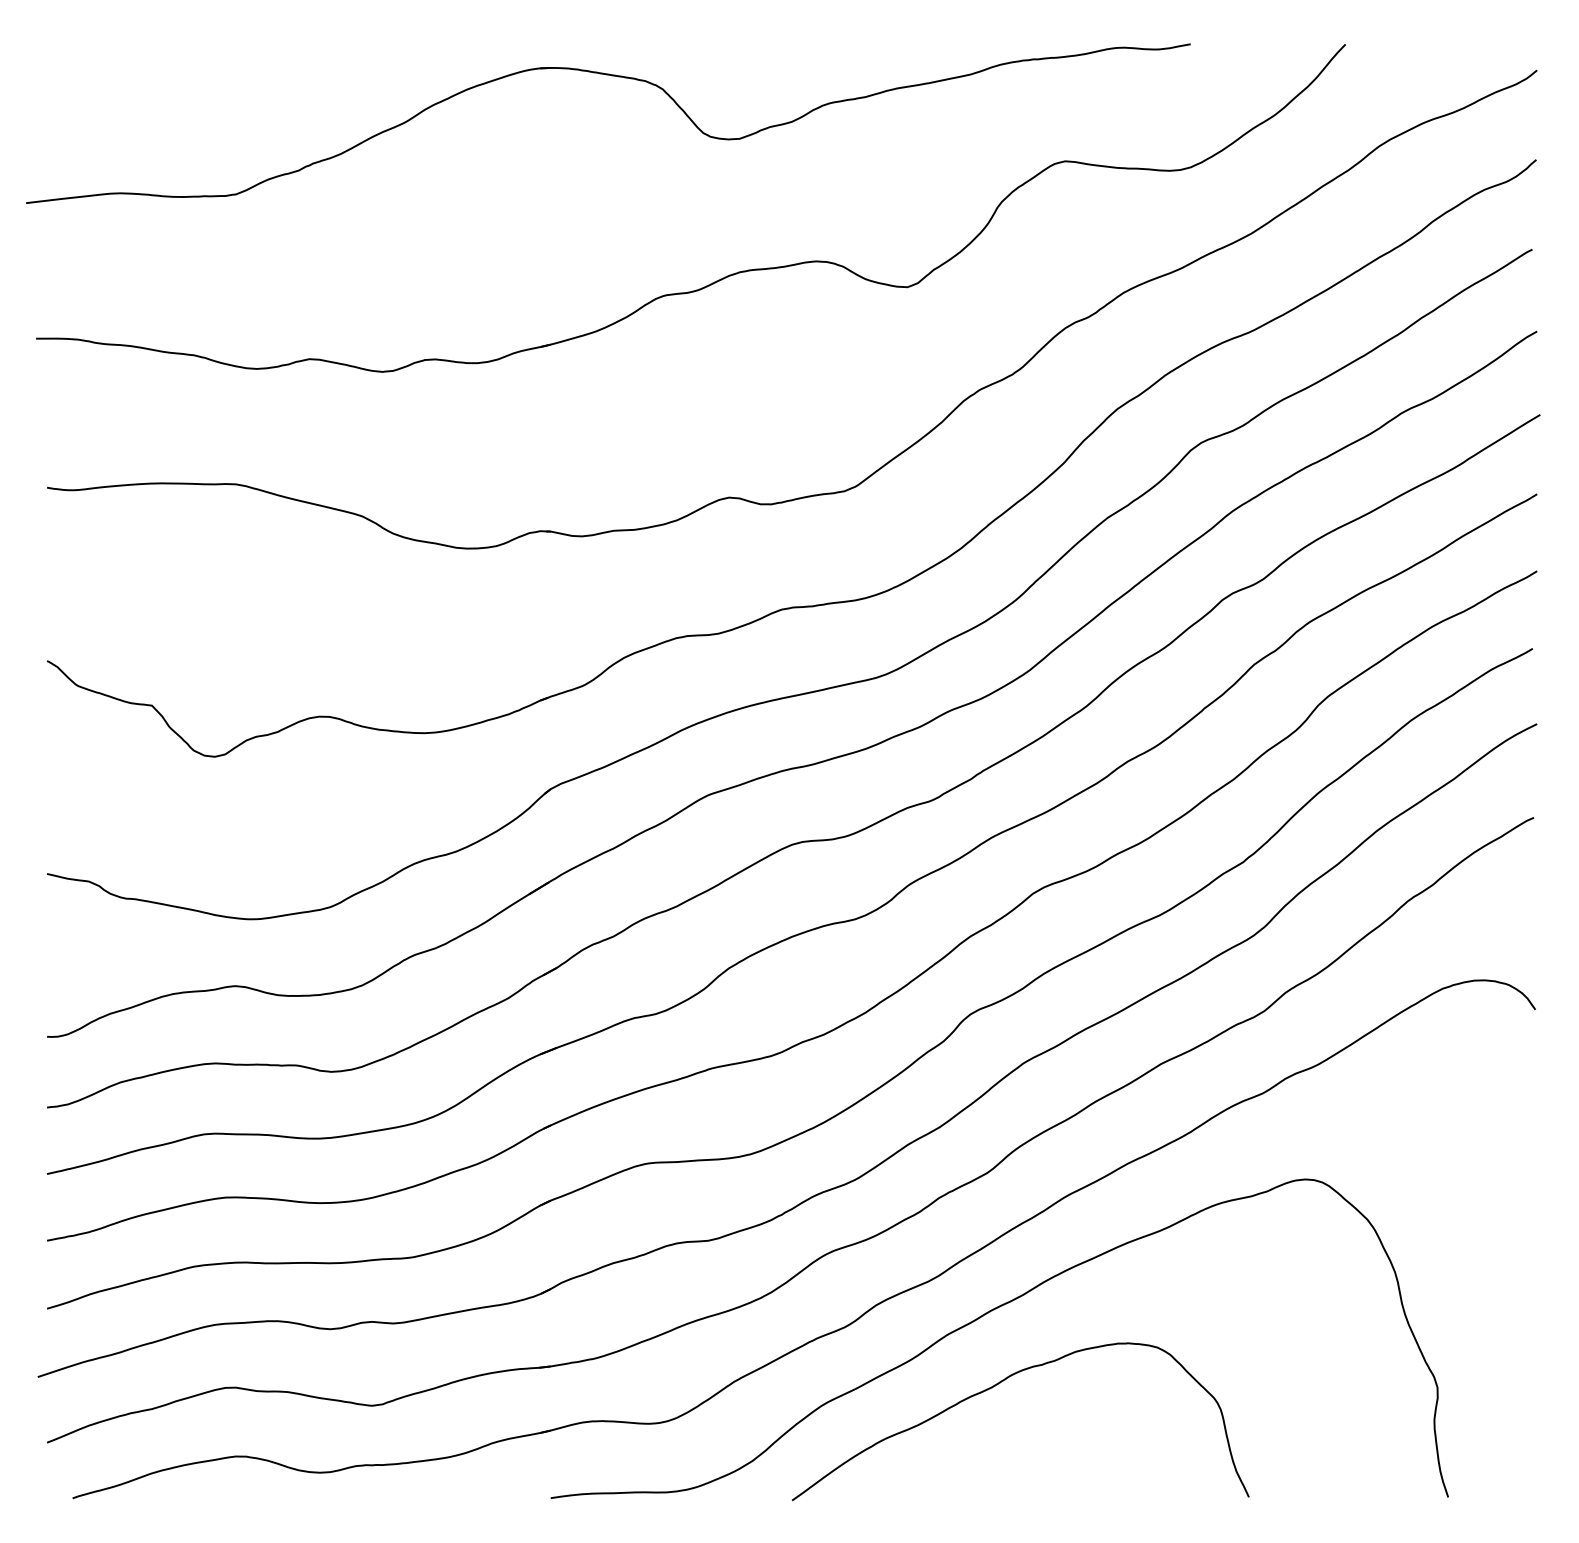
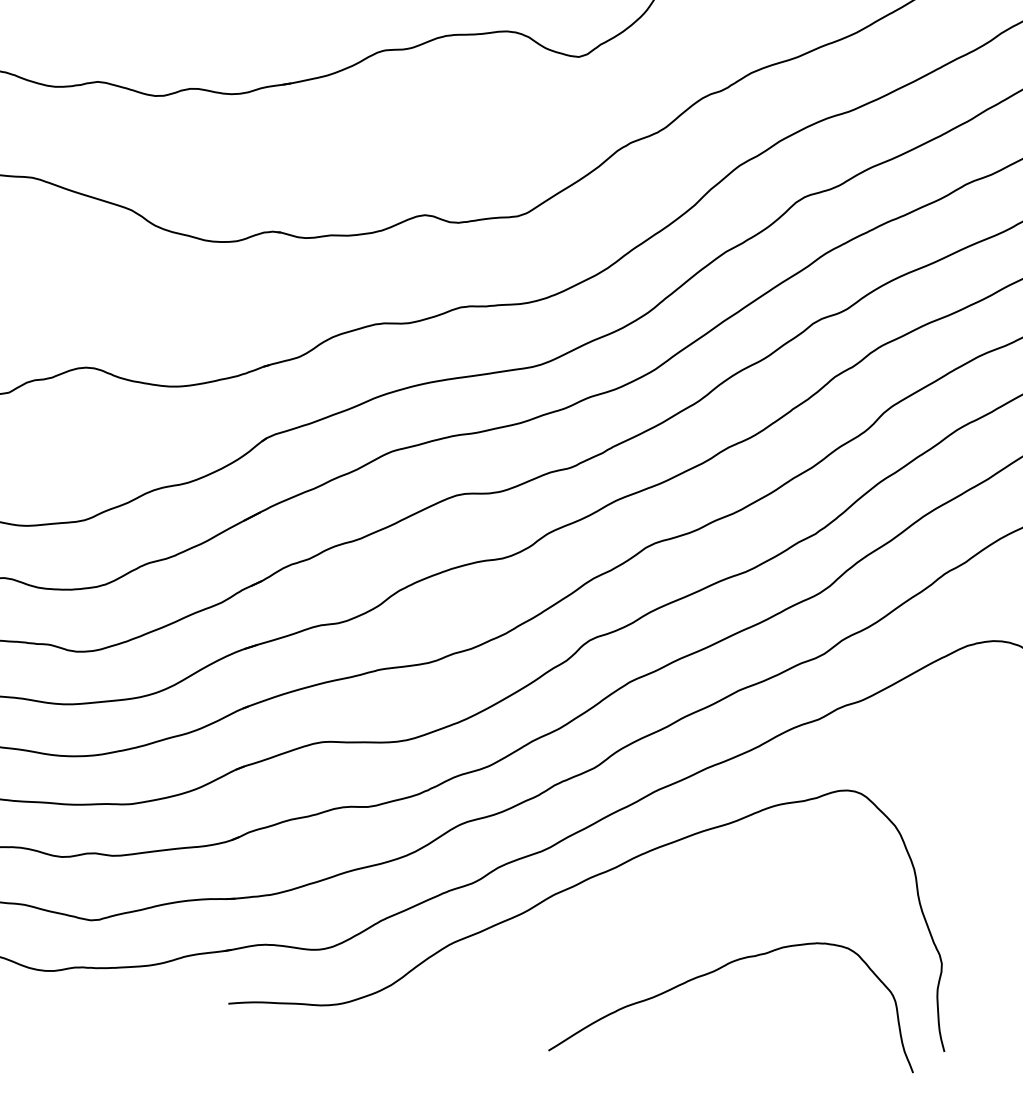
curve: (997, 1385) -> (718, 970), moved

